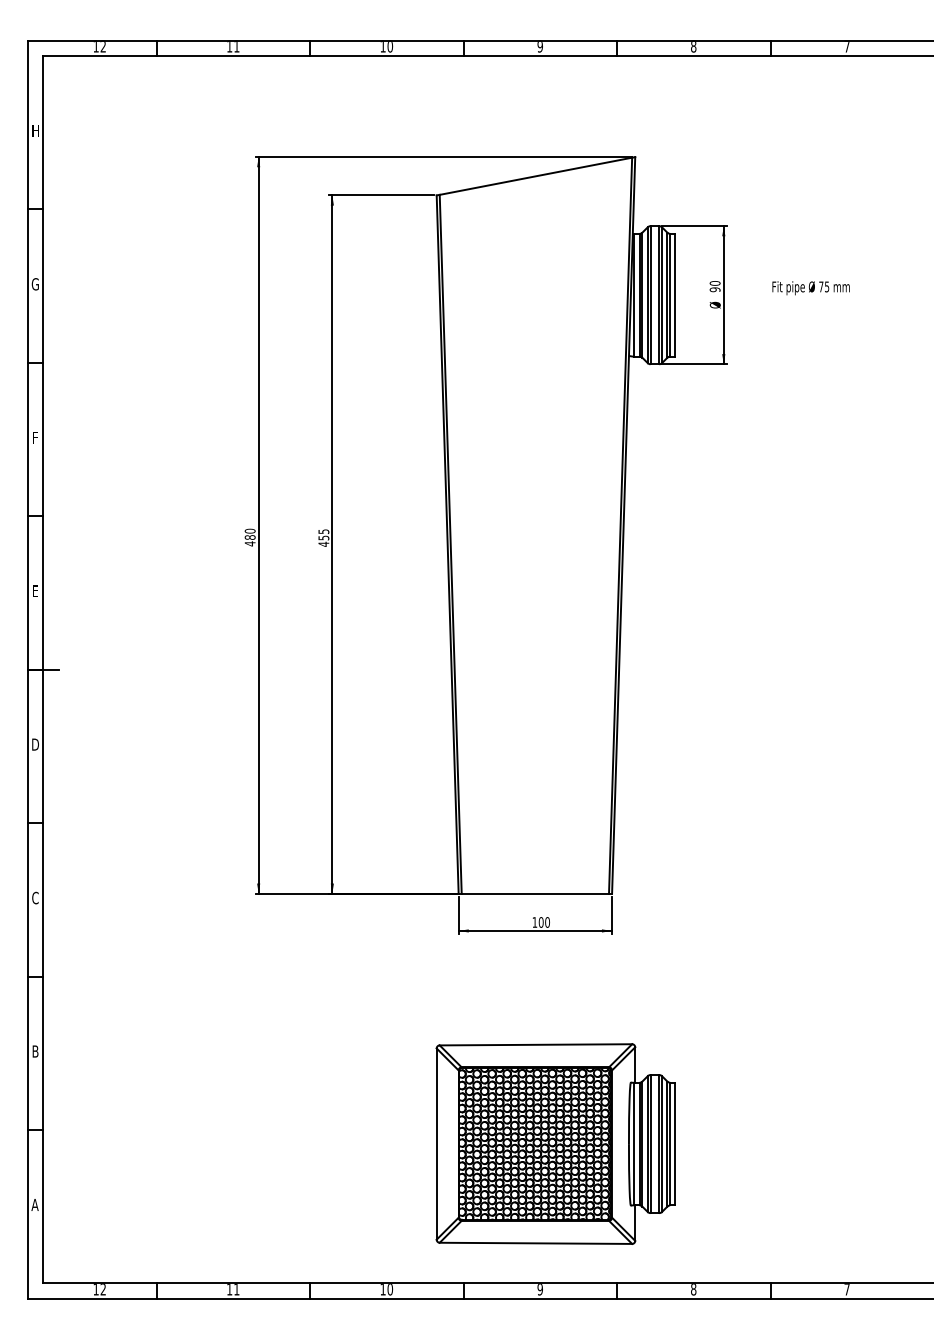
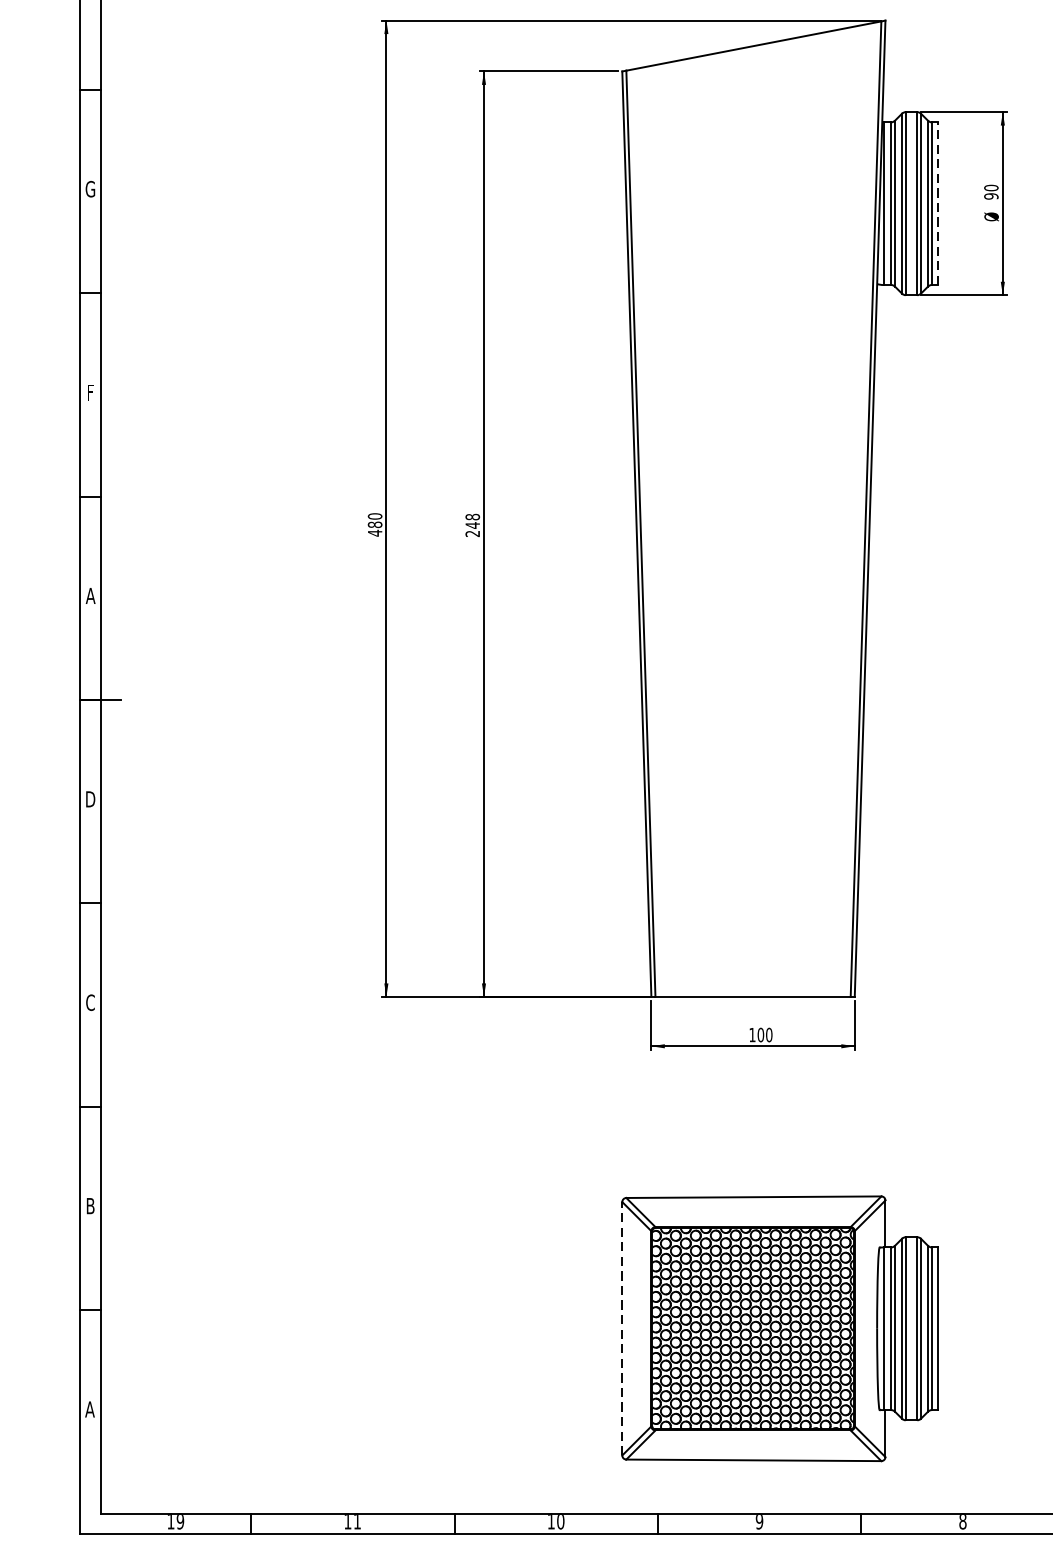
line: (674, 294) -> (937, 202), solid -> dashed
text: (323, 537) -> (472, 524), 455 -> 248
text: (35, 591) -> (90, 596), E -> A
line: (436, 1144) -> (622, 1329), solid -> dashed
text: (103, 1289) -> (180, 1521), 12 -> 19

